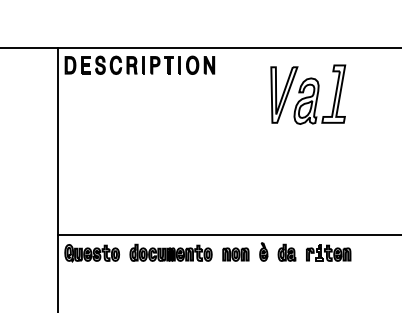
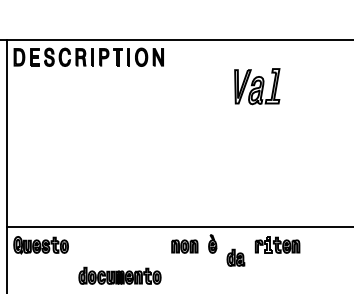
part: (308, 94) -> (257, 86), size x0.6
part: (170, 252) -> (119, 275), moved
part: (286, 252) -> (235, 257), moved

